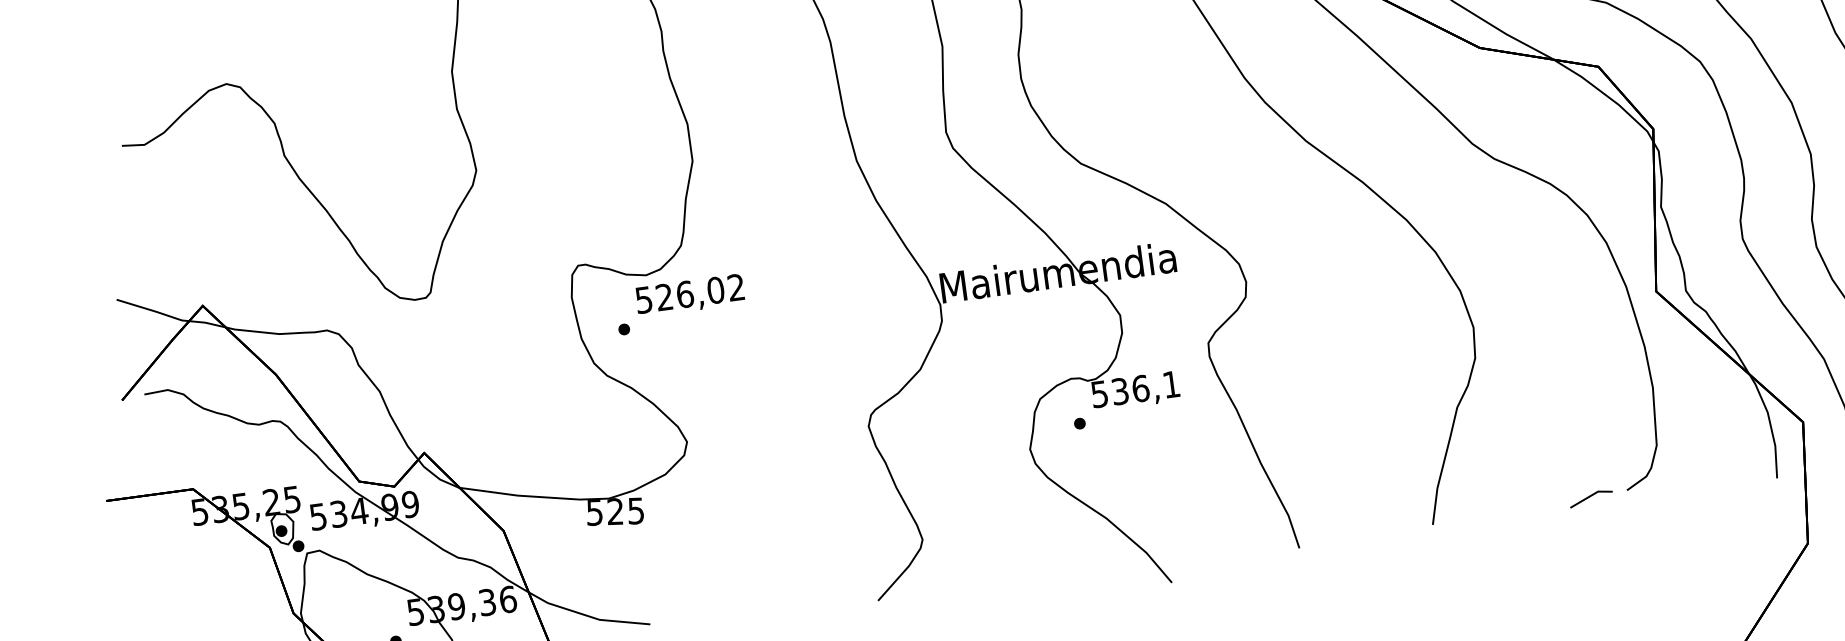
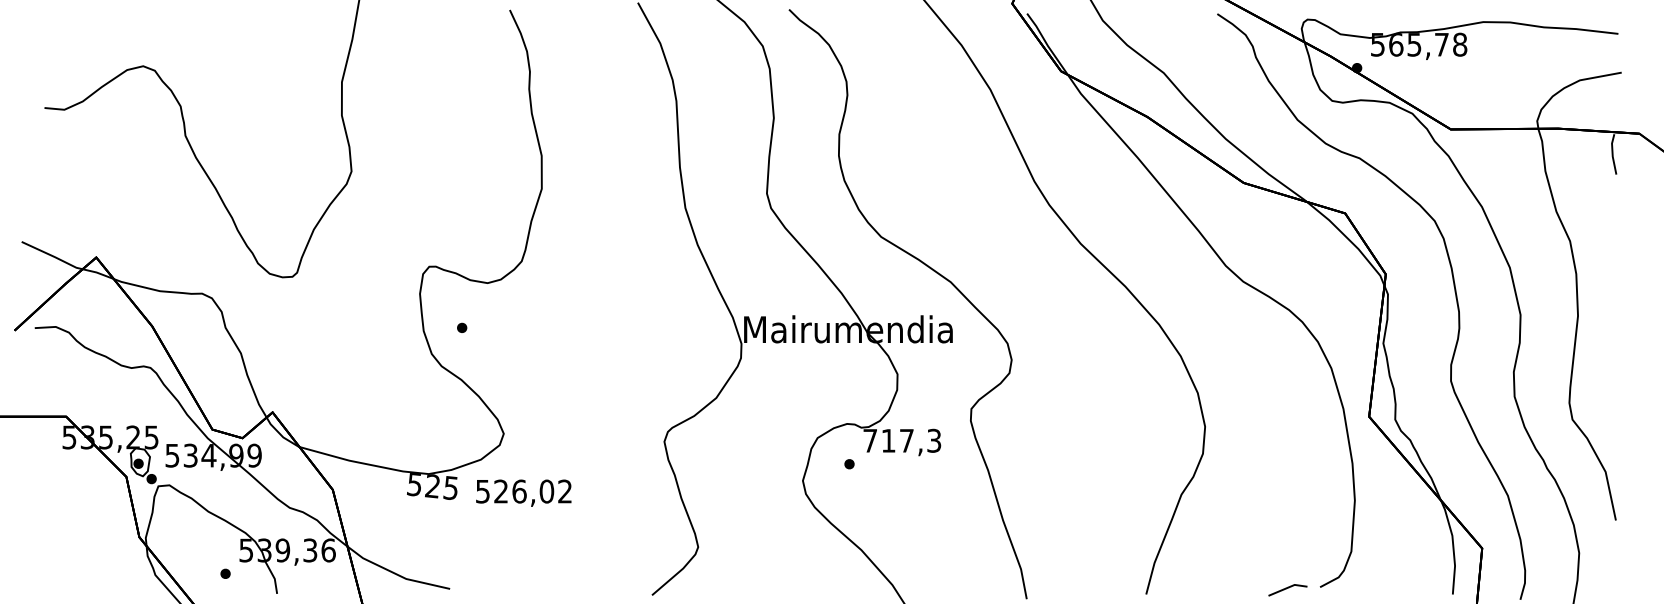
text: (689, 294) -> (523, 492), moved
text: (1135, 388) -> (902, 440), 536,1 -> 717,3

